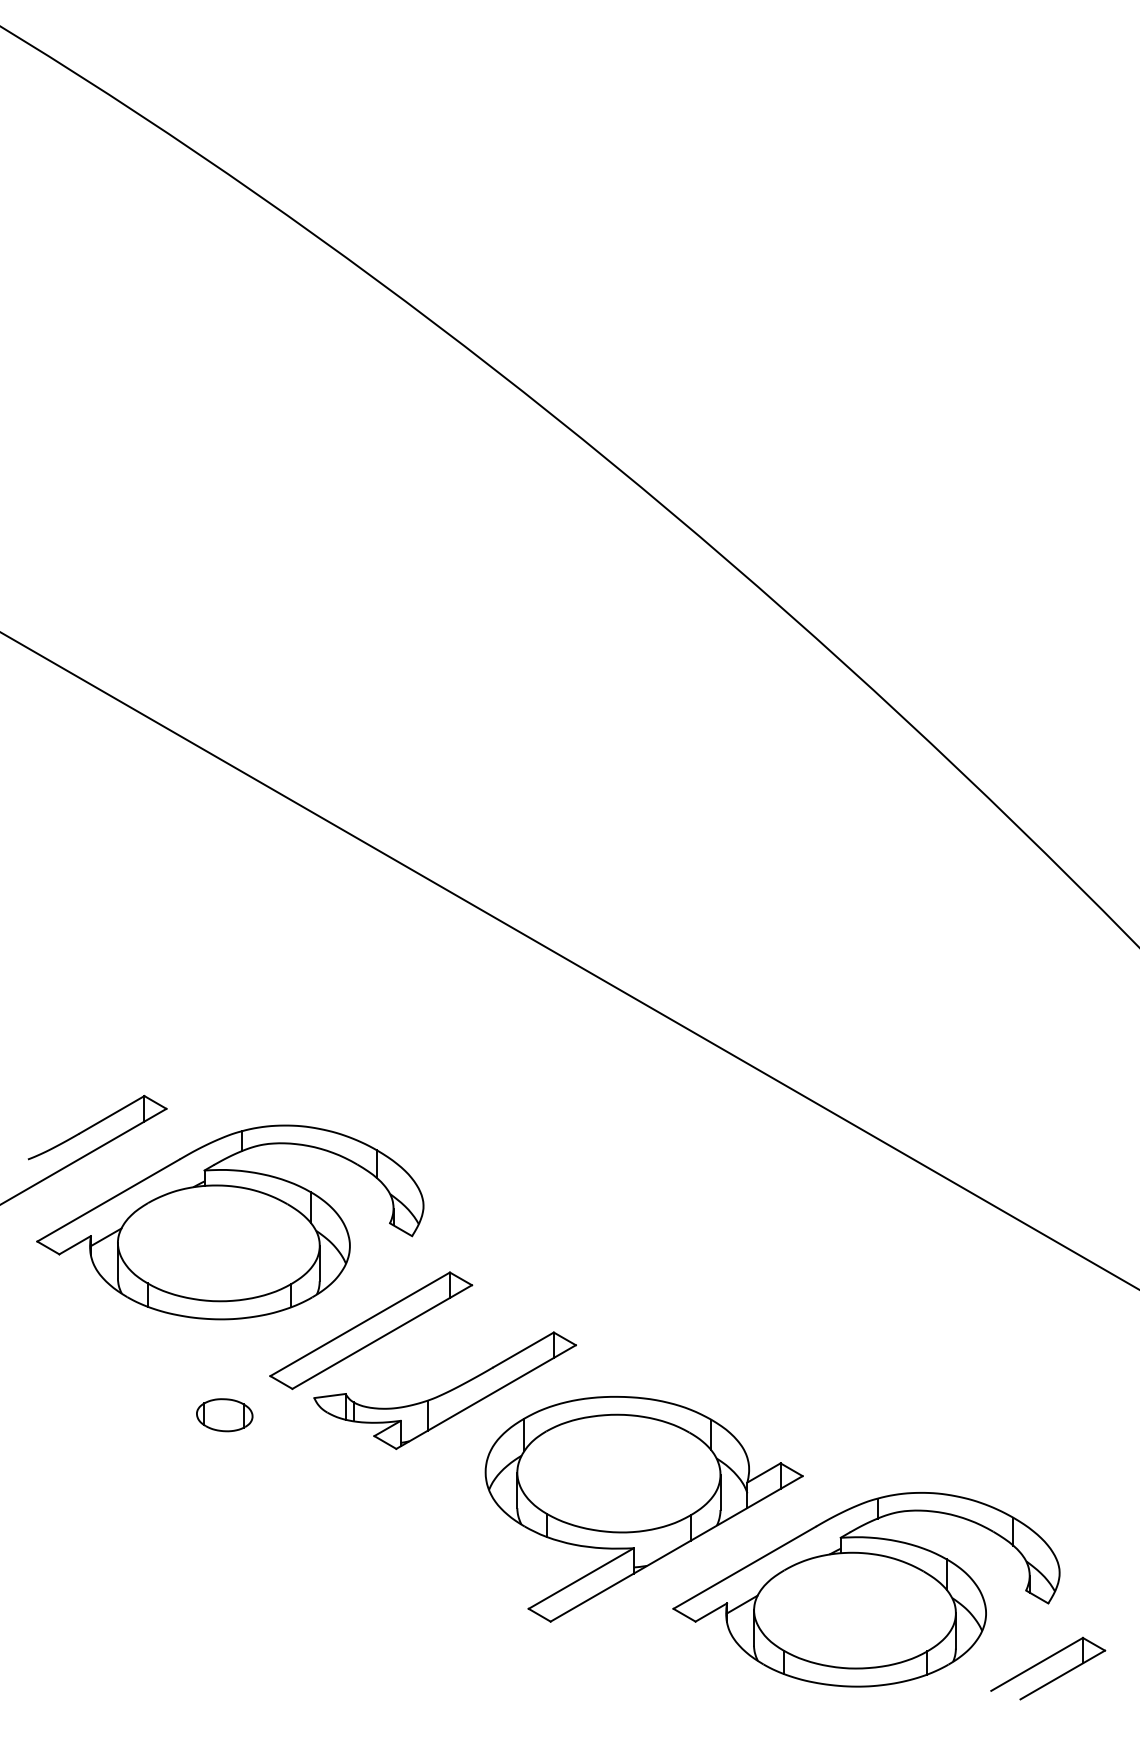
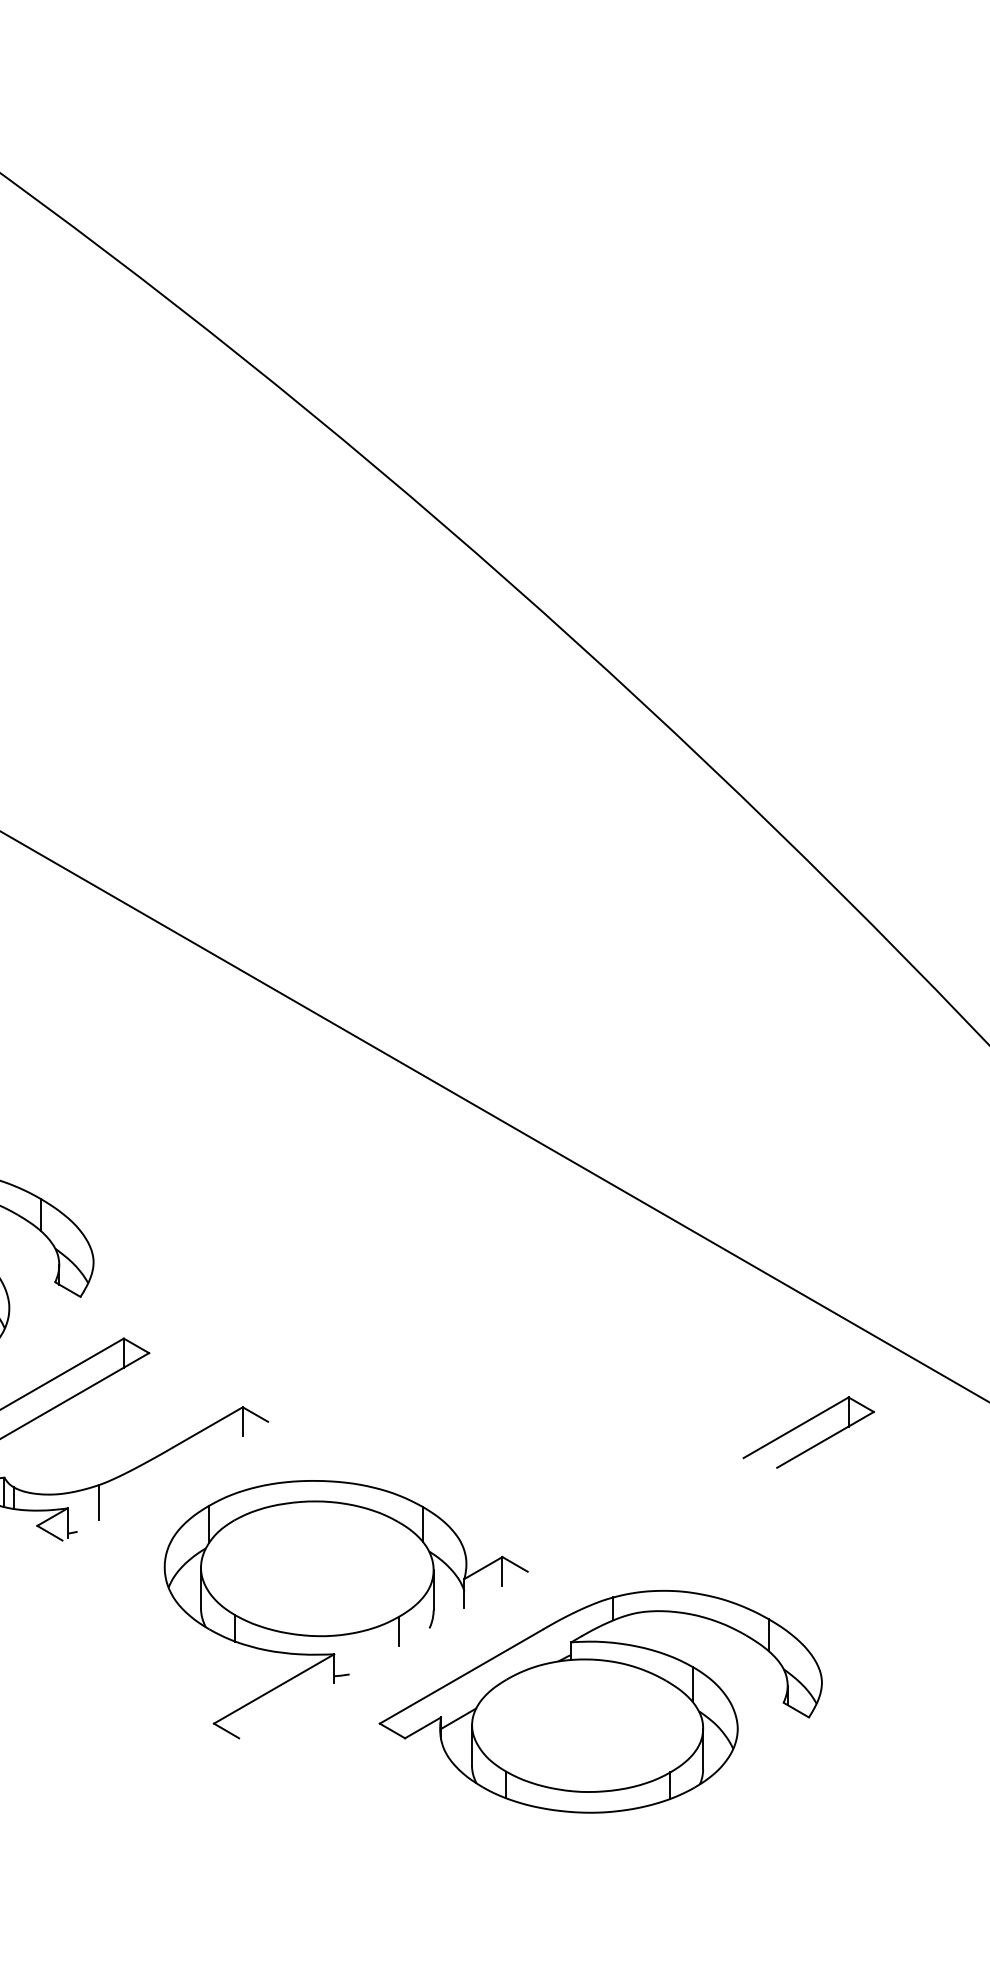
line: (485, 1396) -> (164, 1480), removed
line: (676, 1548) -> (383, 1654), removed
part: (1044, 1661) -> (804, 1424), moved

